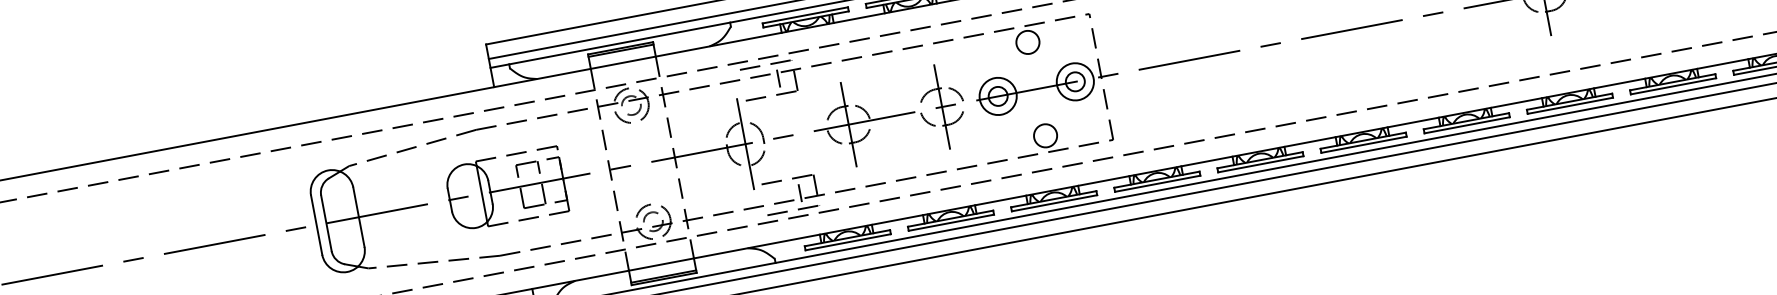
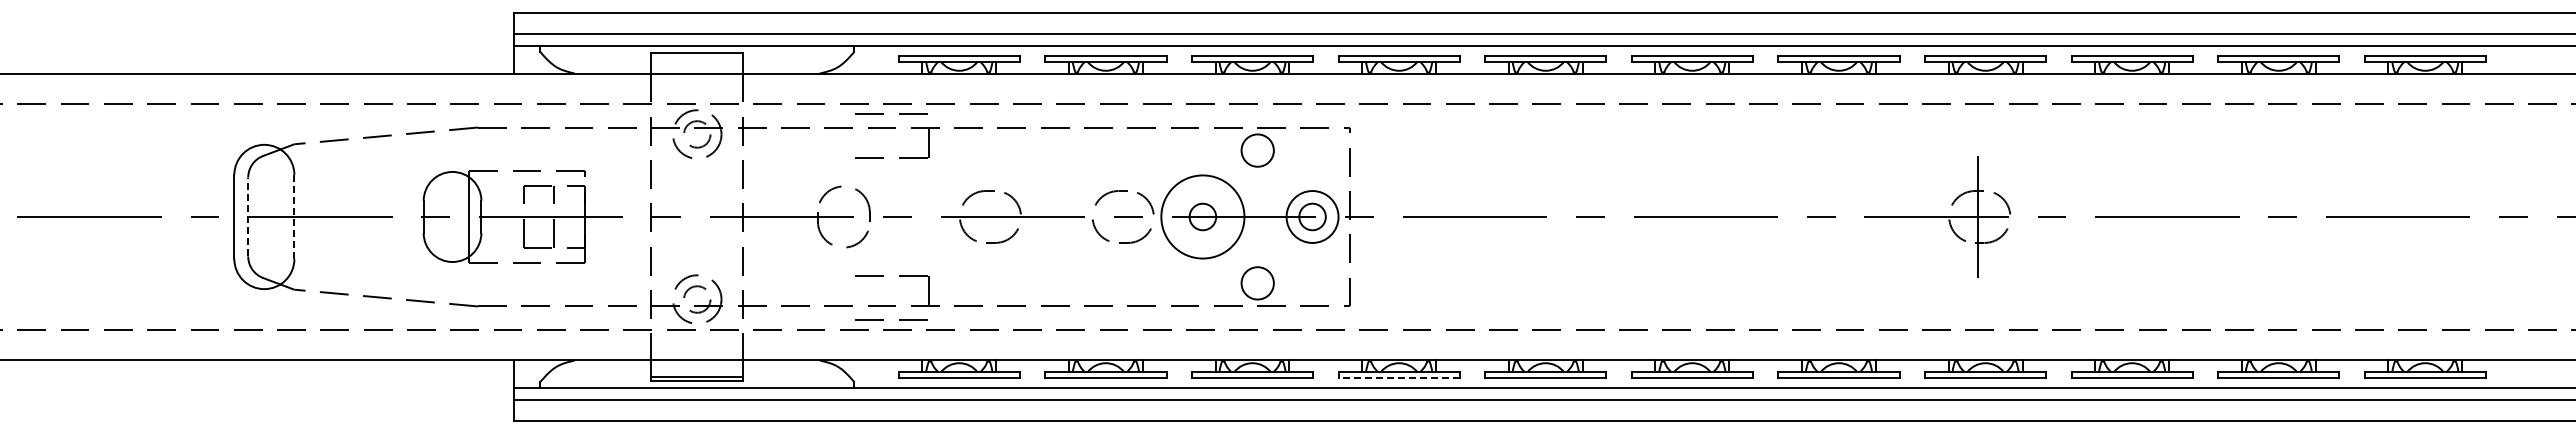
line: (621, 50) -> (697, 56), removed
line: (778, 78) -> (906, 135), removed
circle: (997, 96) -> (1202, 216), size x1.6
line: (942, 106) -> (1123, 216), removed
line: (848, 124) -> (990, 216), removed
line: (745, 143) -> (843, 216), removed
line: (1157, 183) -> (1399, 378), solid -> dashed
line: (800, 193) -> (906, 298), removed
line: (358, 216) -> (294, 216), solid -> dashed
line: (326, 222) -> (248, 216), solid -> dashed

